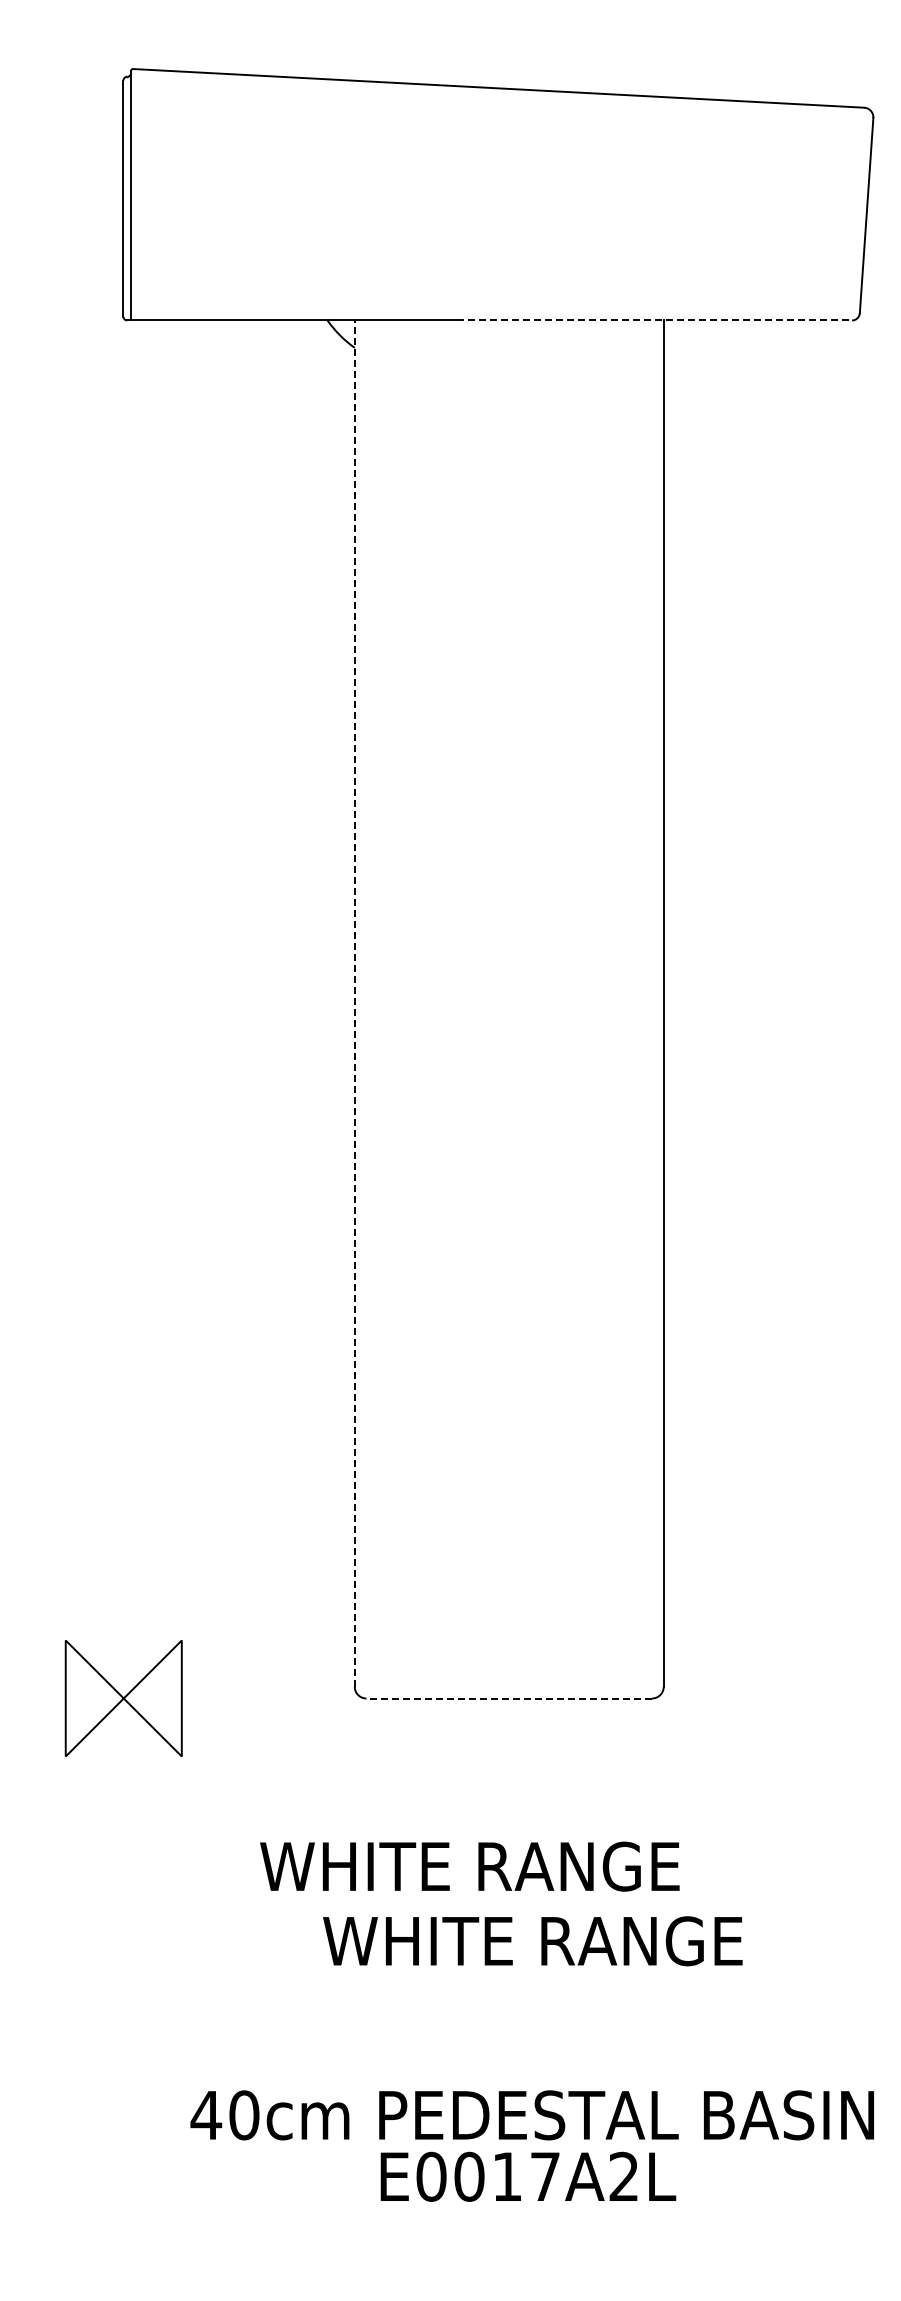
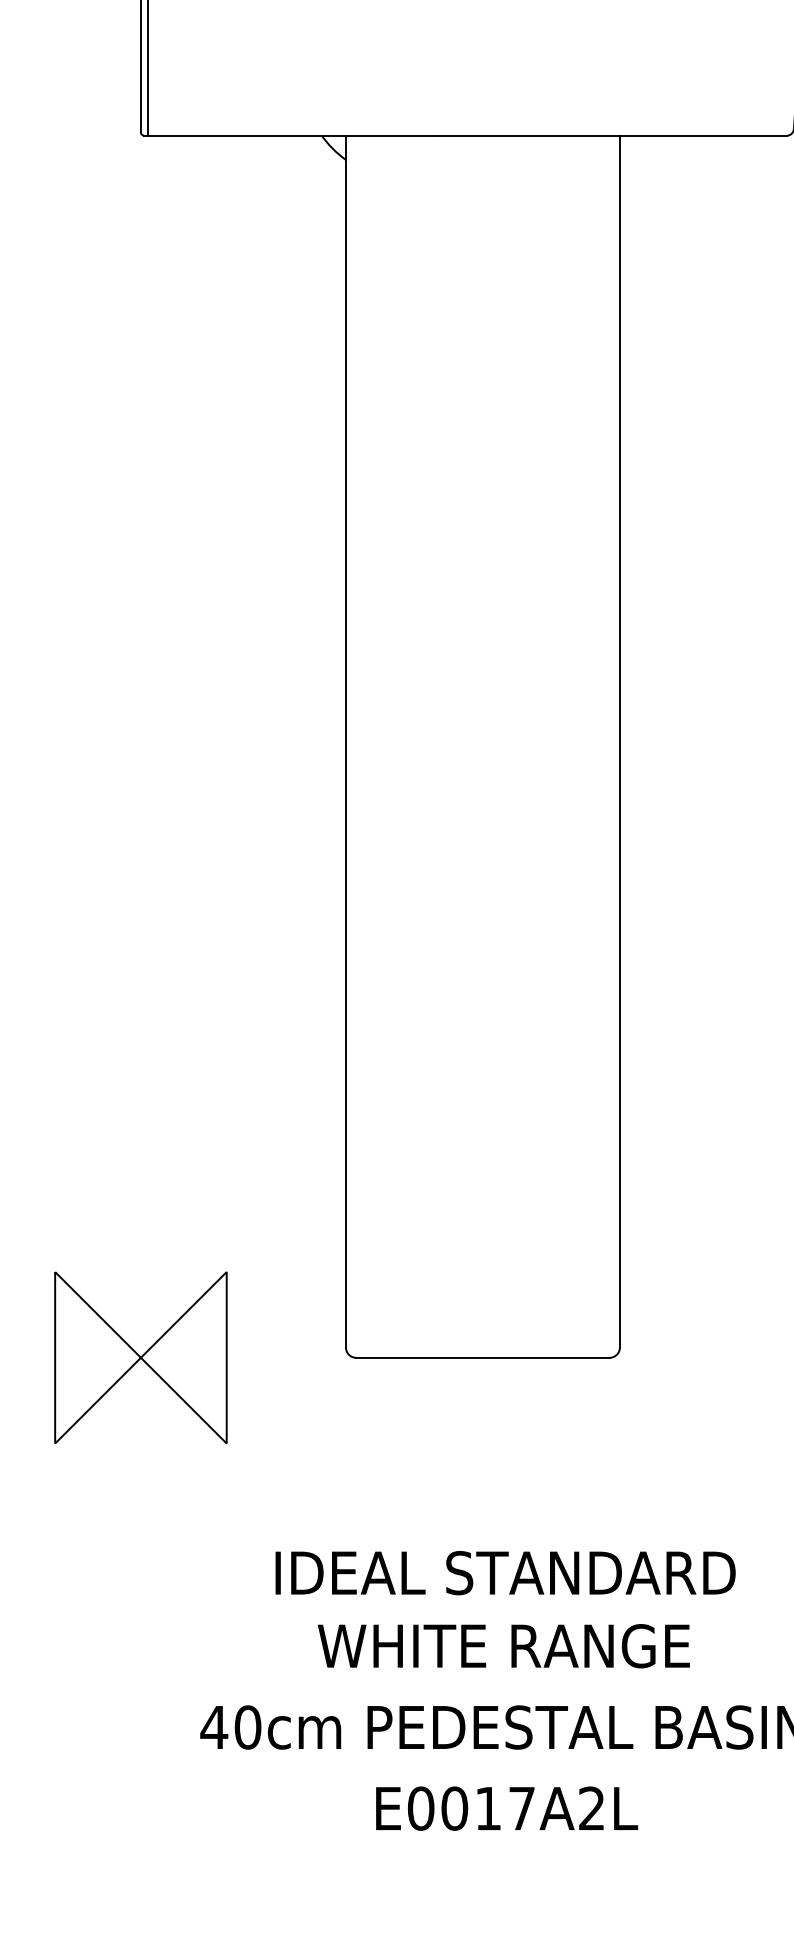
line: (654, 320) -> (611, 135), dashed -> solid
line: (354, 1003) -> (345, 741), dashed -> solid
part: (123, 1698) -> (140, 1357), size x1.67
line: (509, 1698) -> (483, 1357), dashed -> solid
text: (469, 1866) -> (503, 1646), moved
text: (534, 1941) -> (505, 1573), WHITE RANGE -> IDEAL STANDARD
text: (528, 2176) -> (507, 1808), moved

